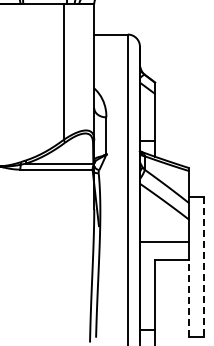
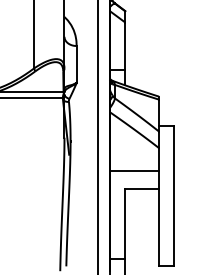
line: (203, 267) -> (173, 196), dashed -> solid
line: (188, 298) -> (158, 227), dashed -> solid

